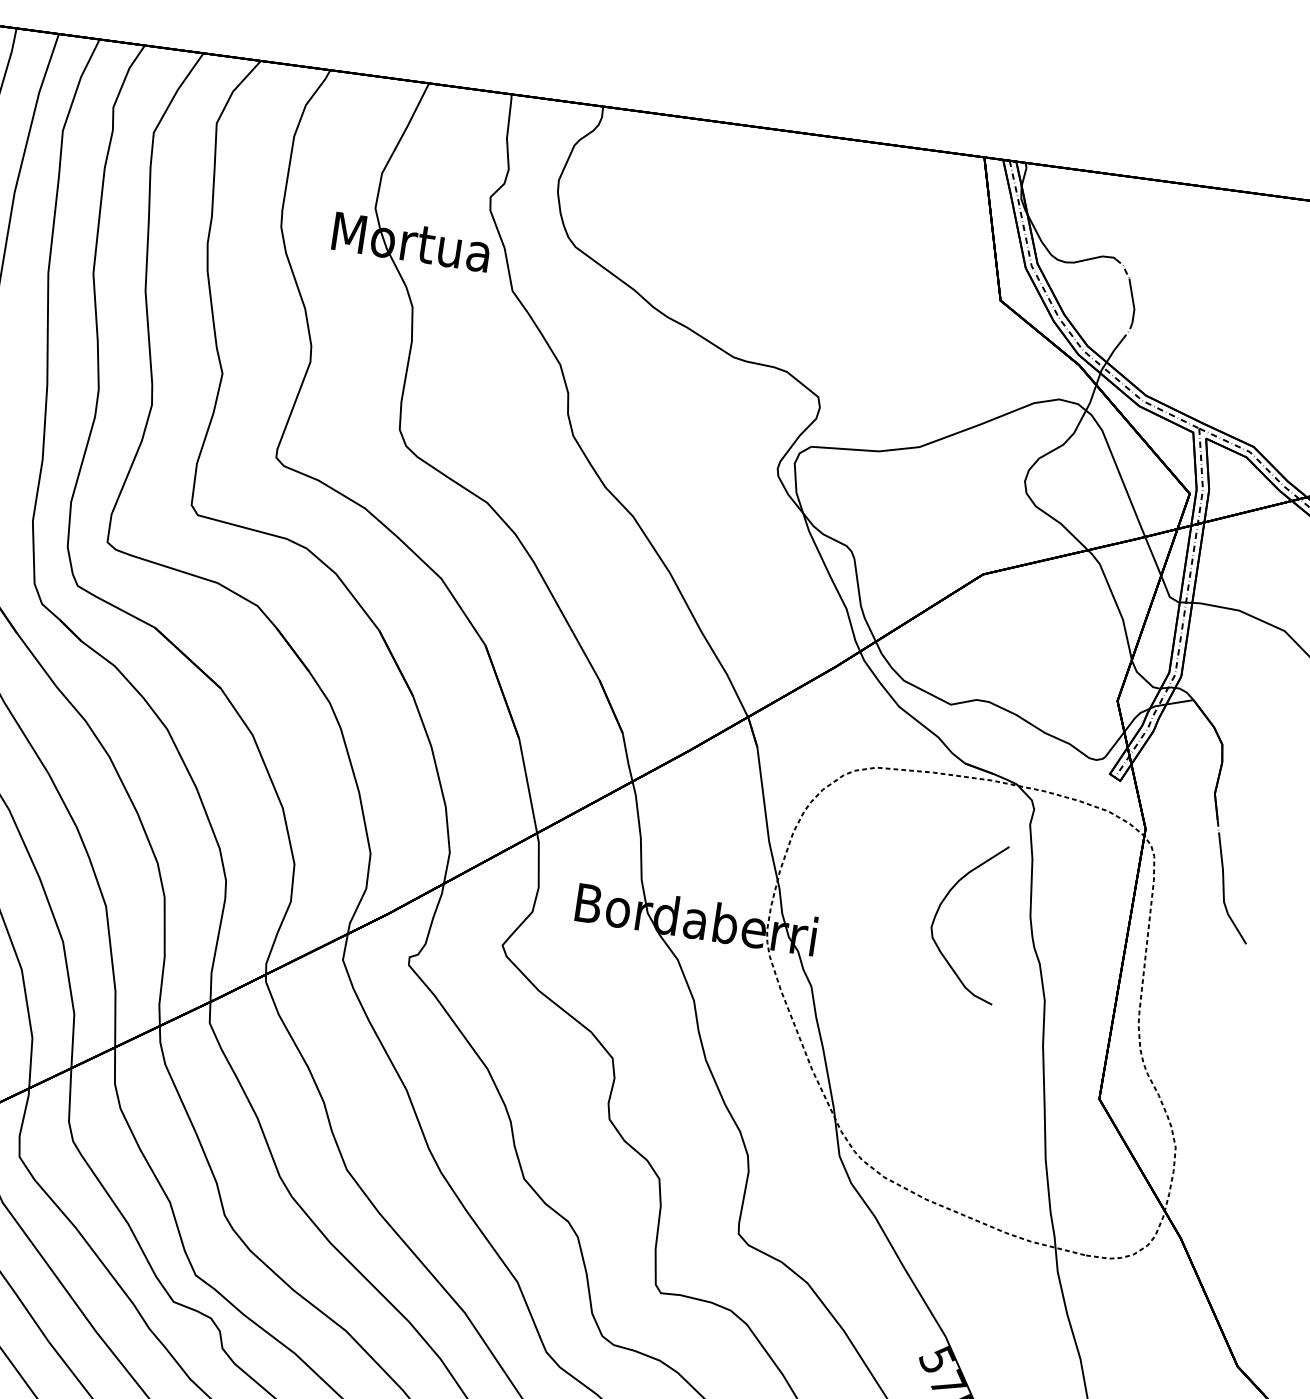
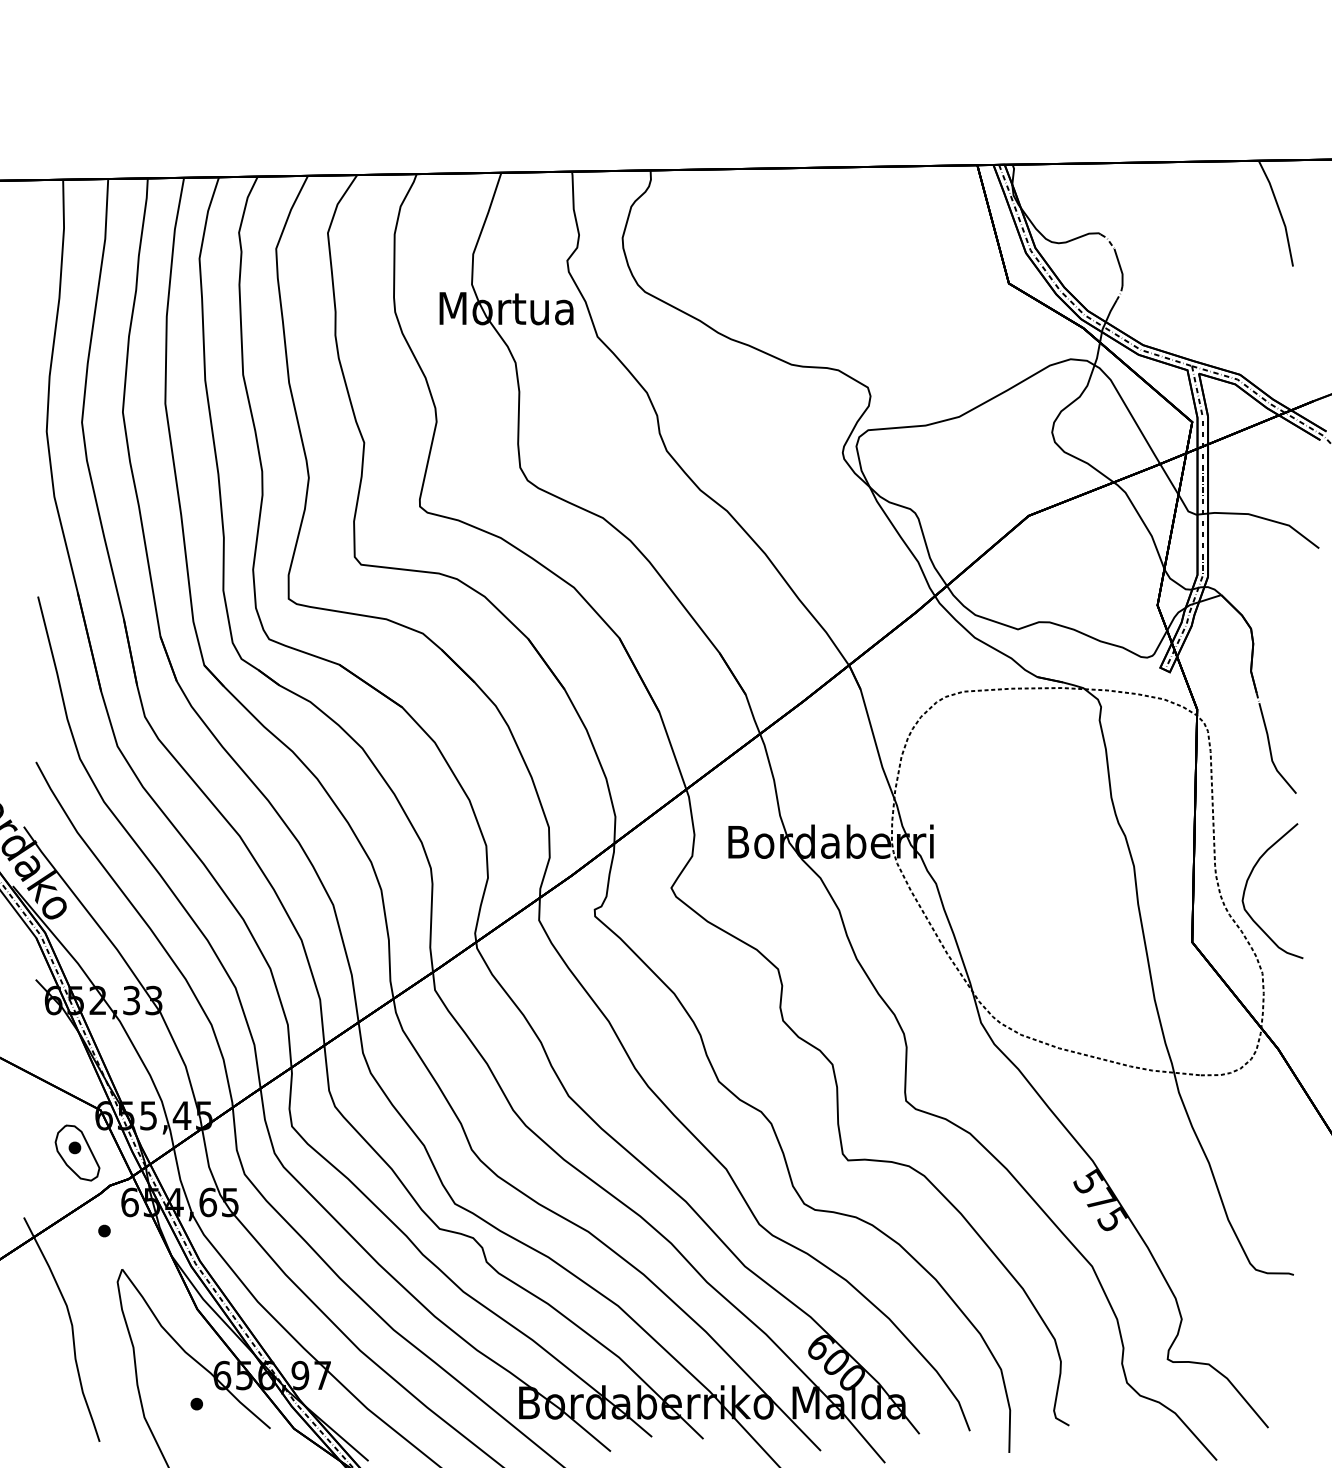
curve: (940, 909) -> (1247, 884), moved

